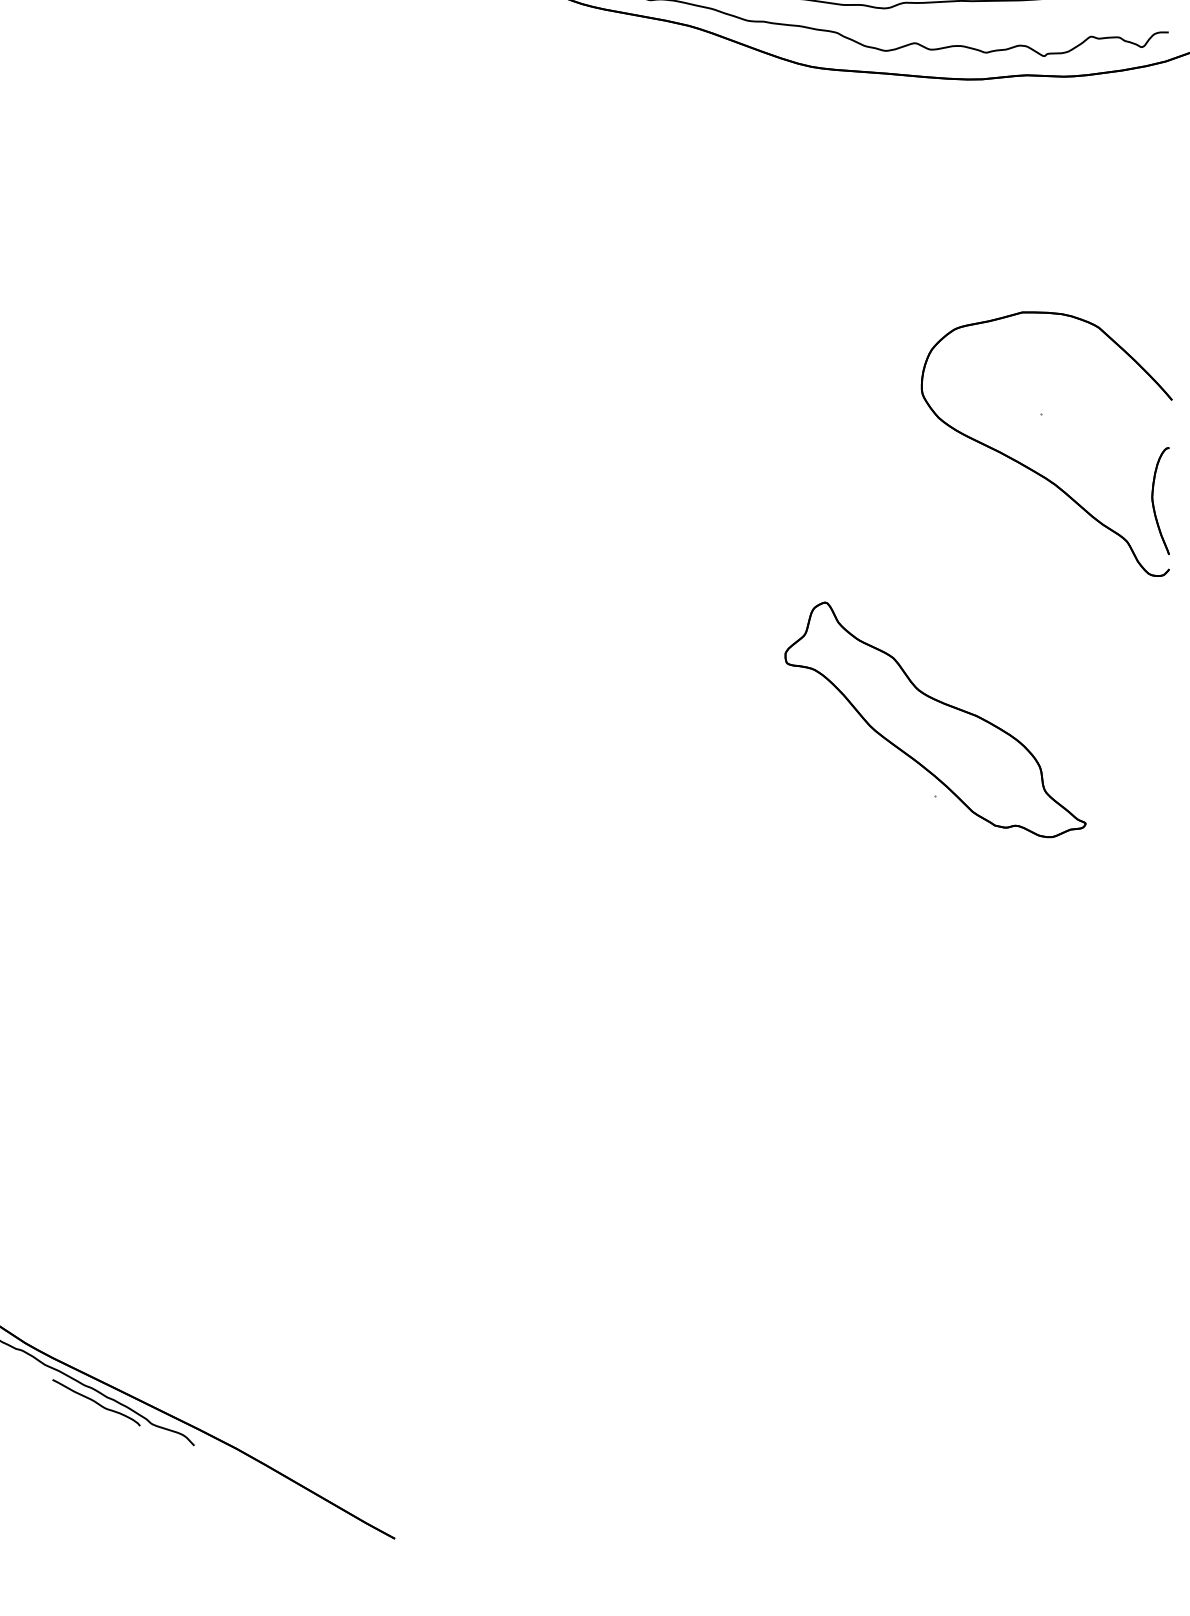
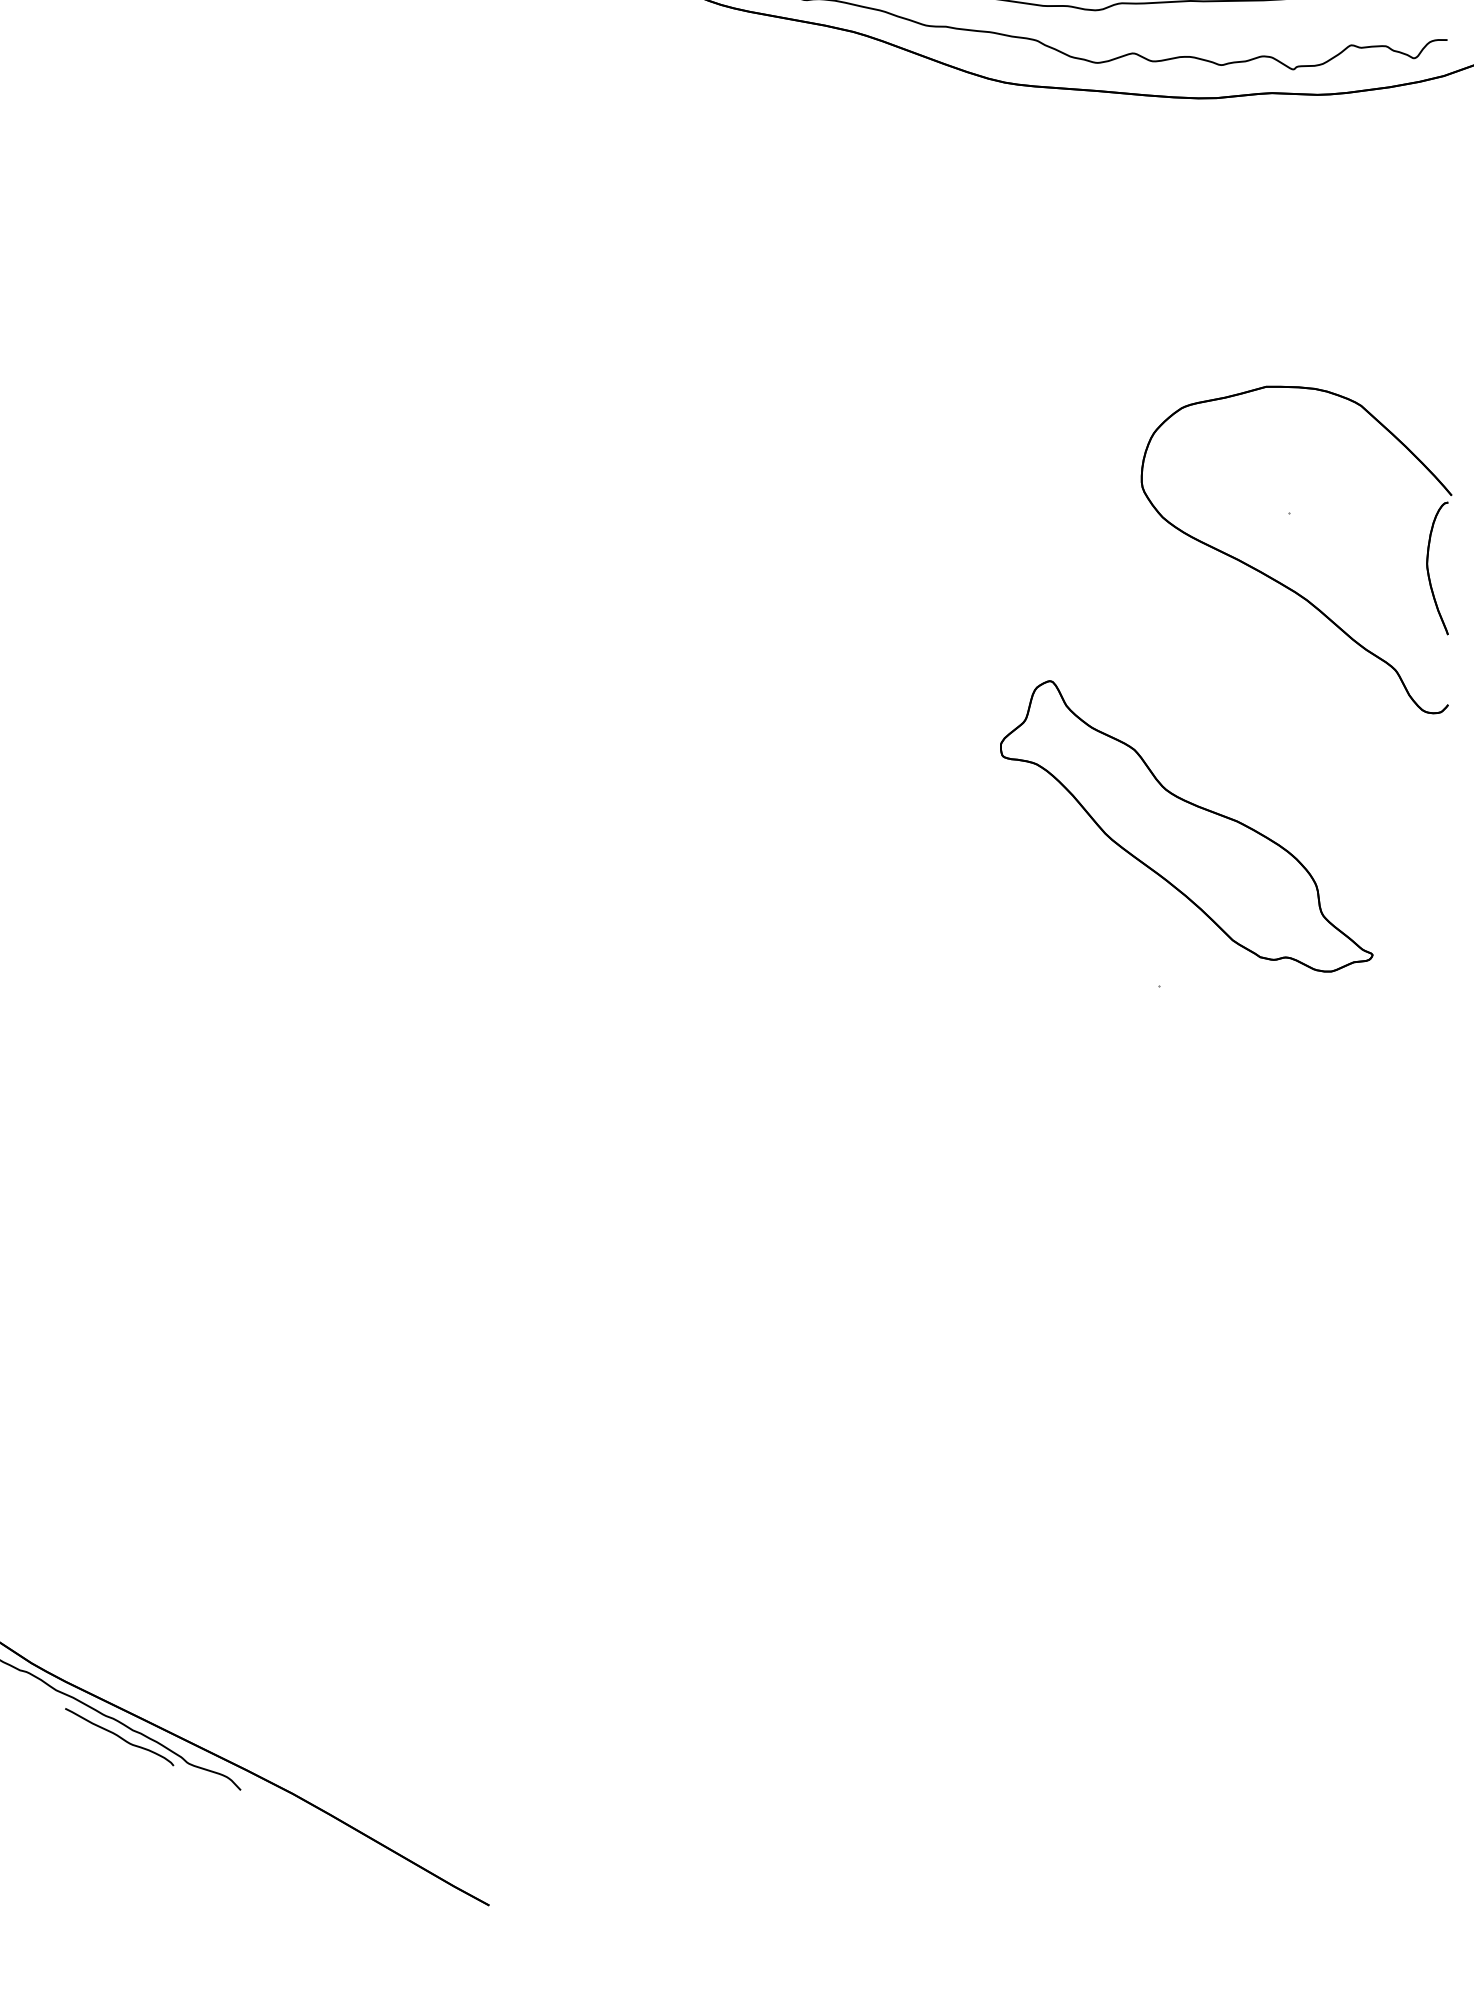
part: (1154, 504) -> (1429, 572), moved
part: (935, 719) -> (1186, 826), moved

